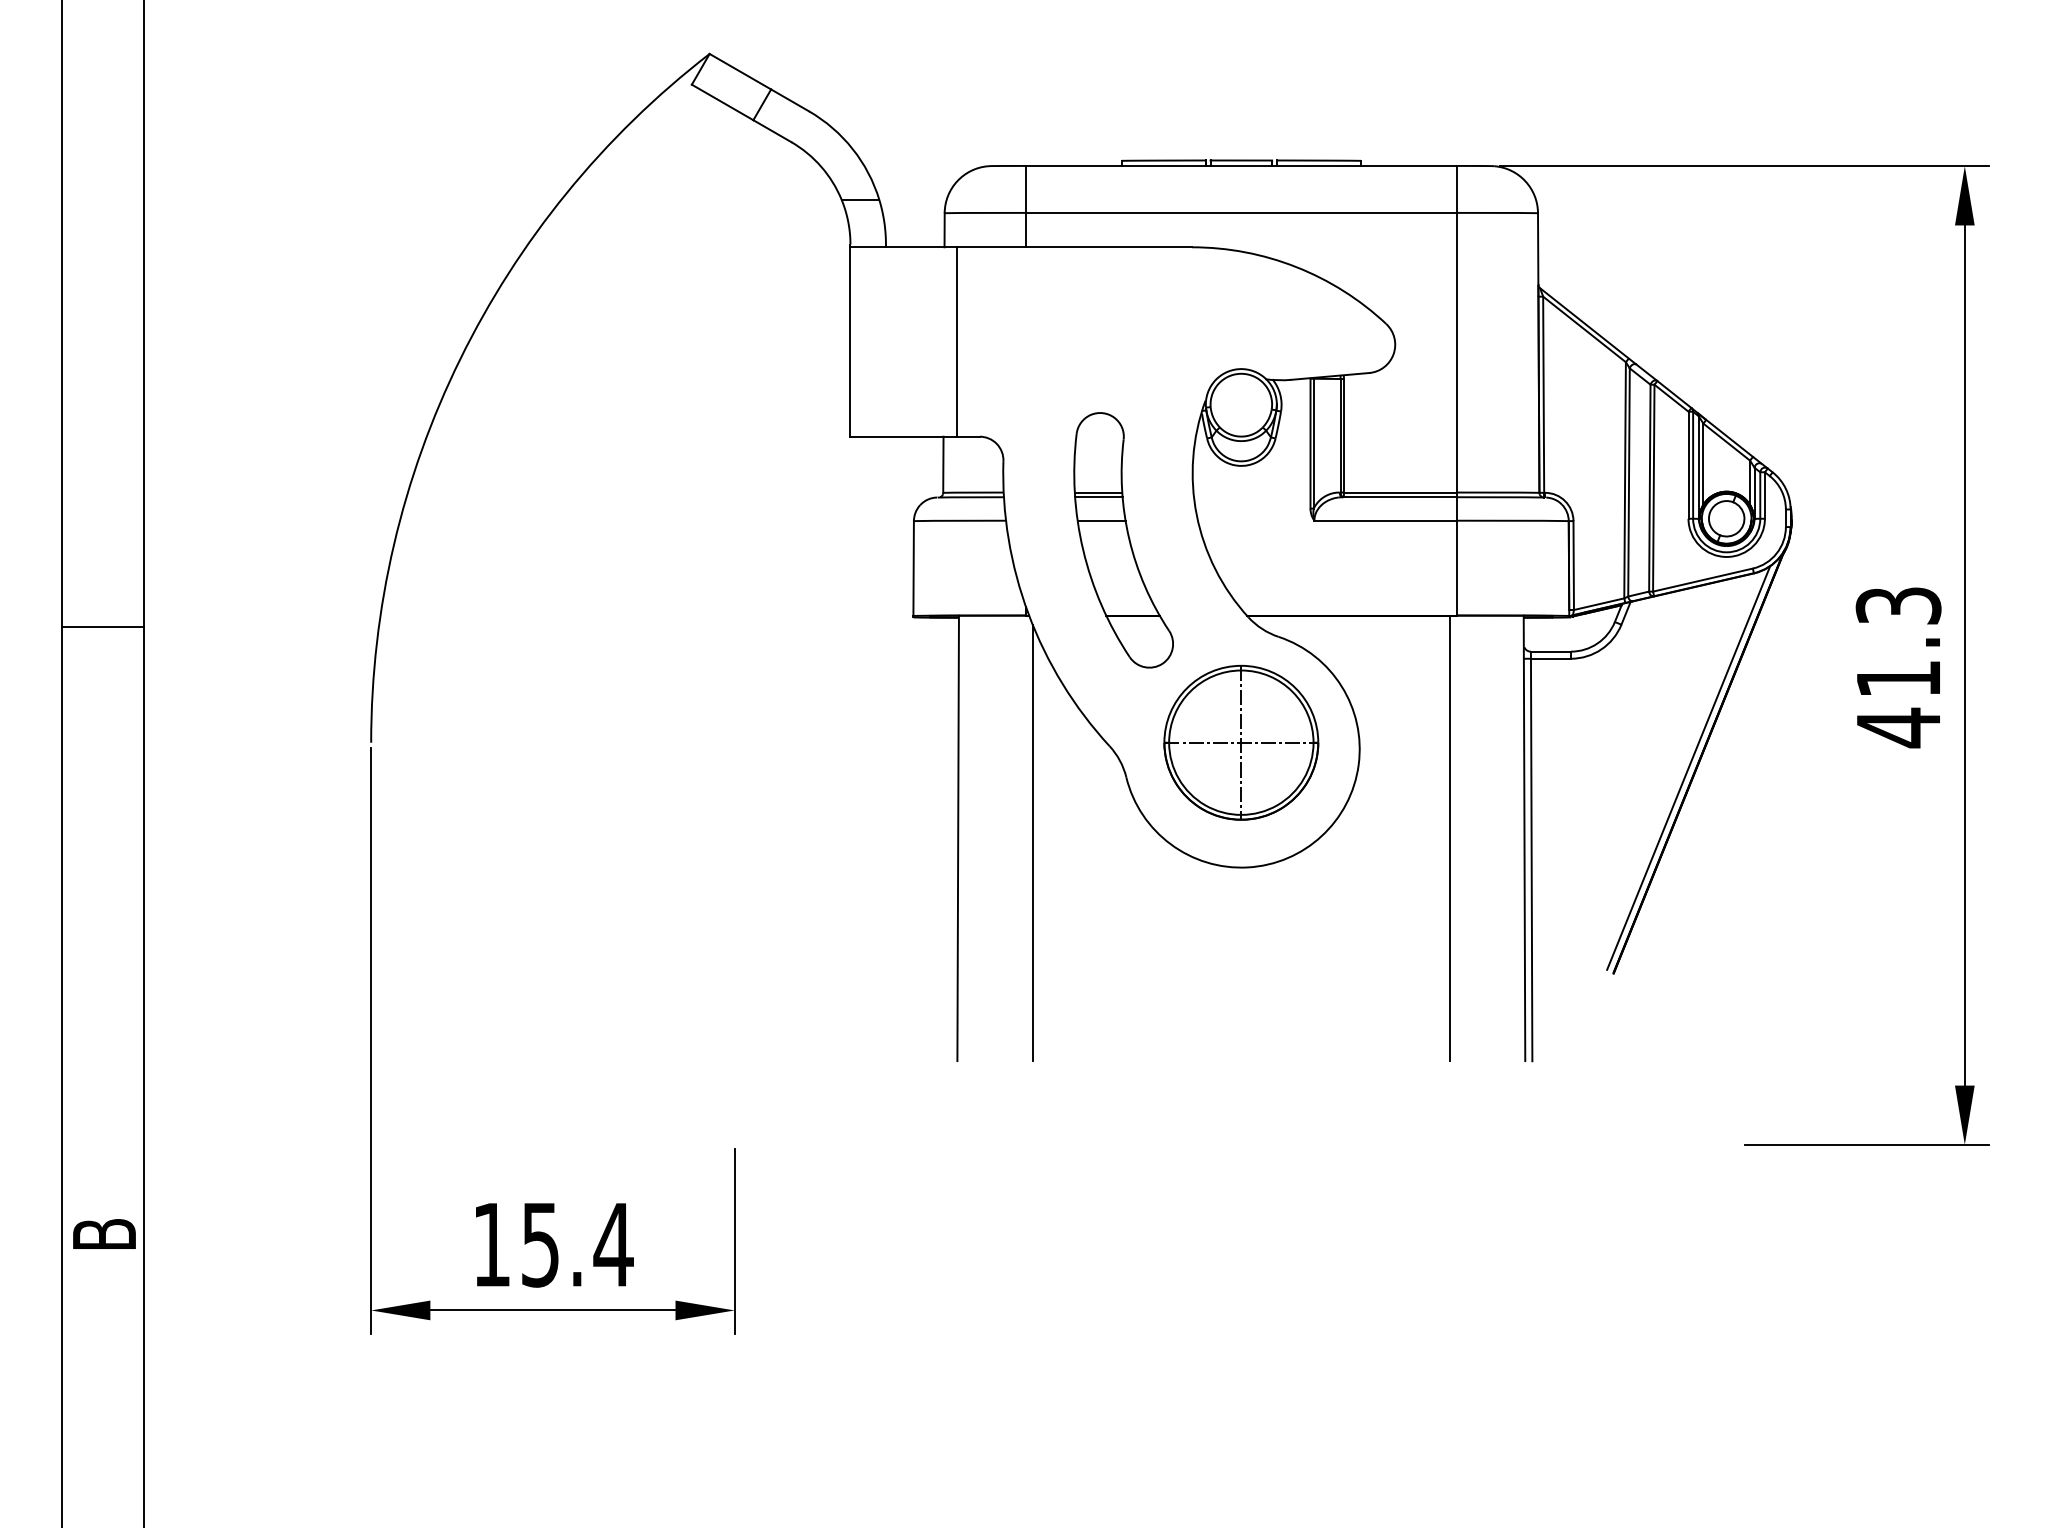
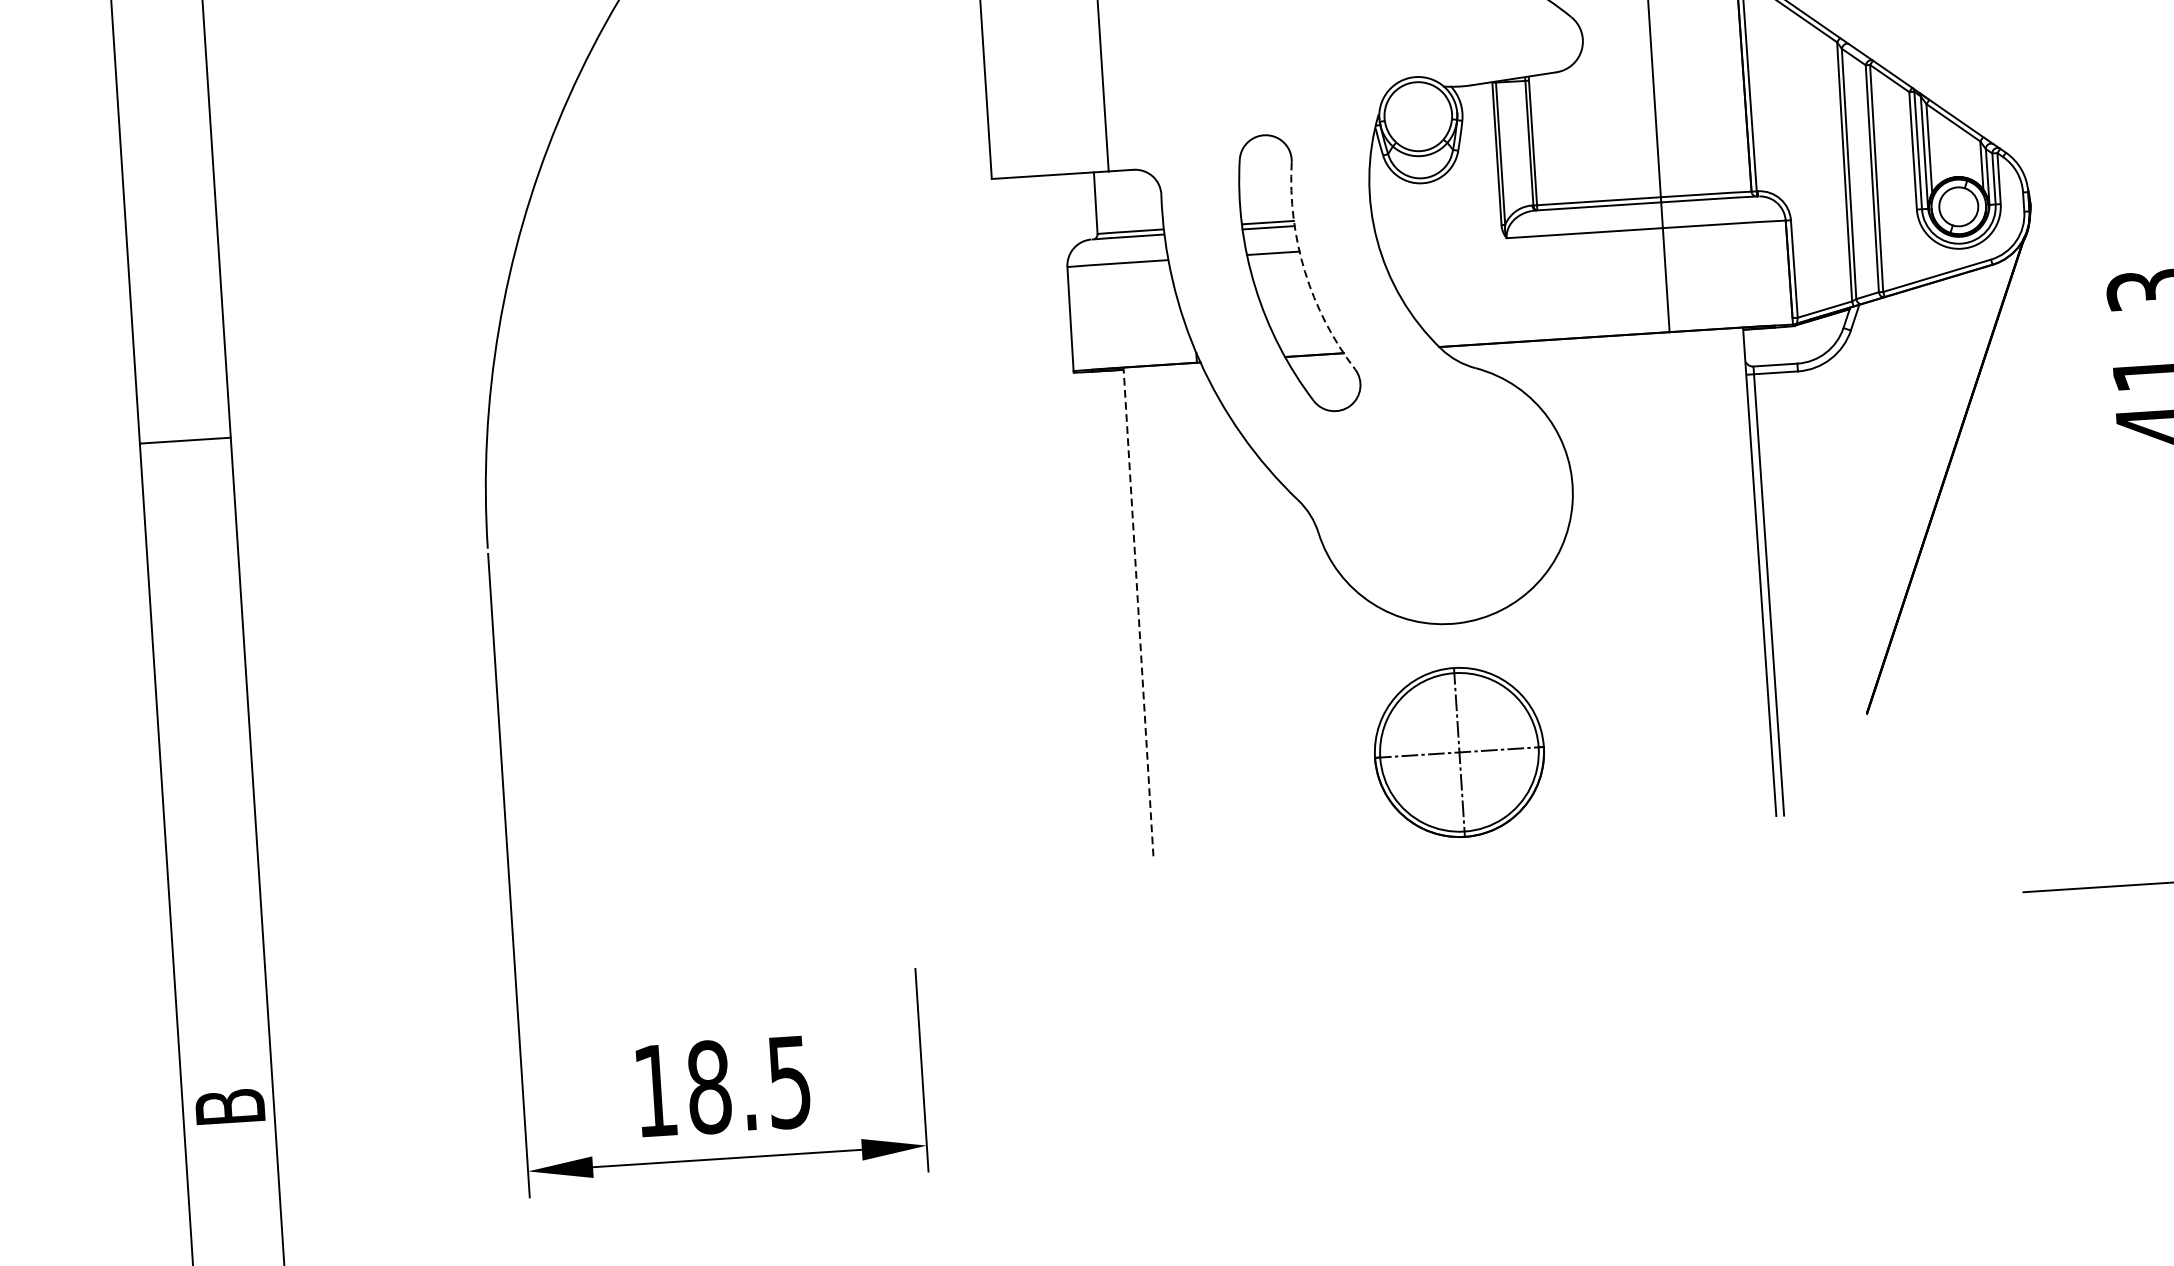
arc: (1129, 539) -> (1305, 271), solid -> dashed
part: (1241, 742) -> (1459, 752), moved
line: (1688, 767) -> (1934, 482), removed
line: (1449, 837) -> (1677, 576), removed
line: (958, 838) -> (1138, 612), solid -> dashed
line: (1032, 842) -> (1220, 611), removed
text: (577, 1244) -> (749, 1084), 15.4 -> 18.5

